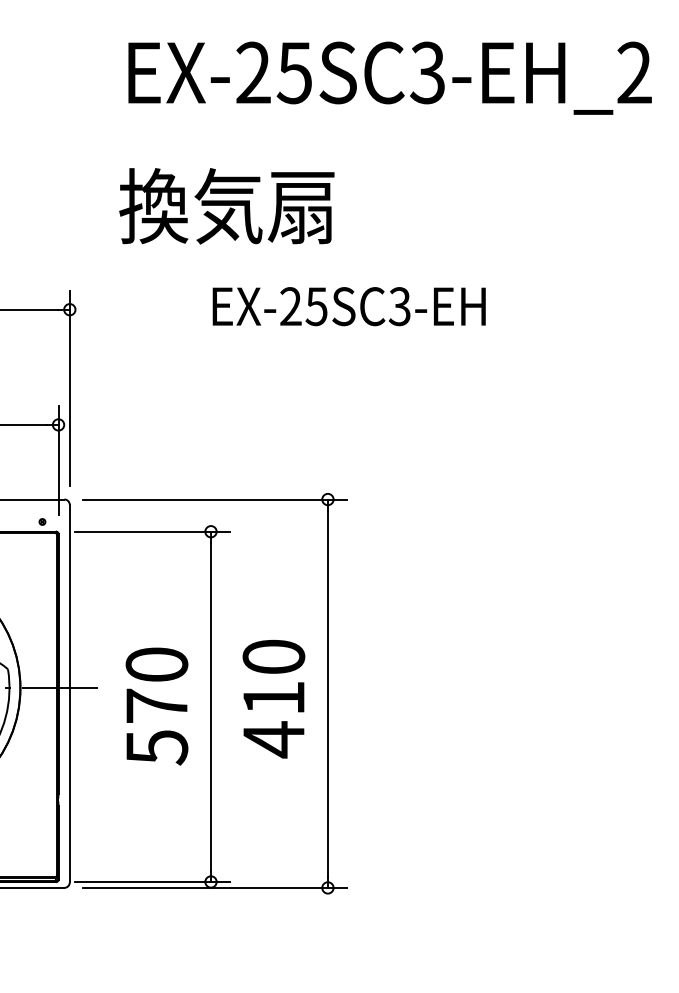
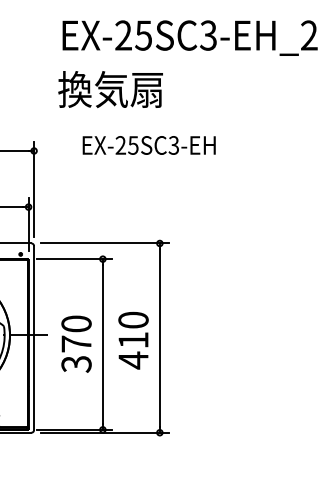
text: (226, 206) -> (110, 89), moved
text: (347, 306) -> (148, 145), moved
text: (156, 747) -> (76, 364), 570 -> 370

